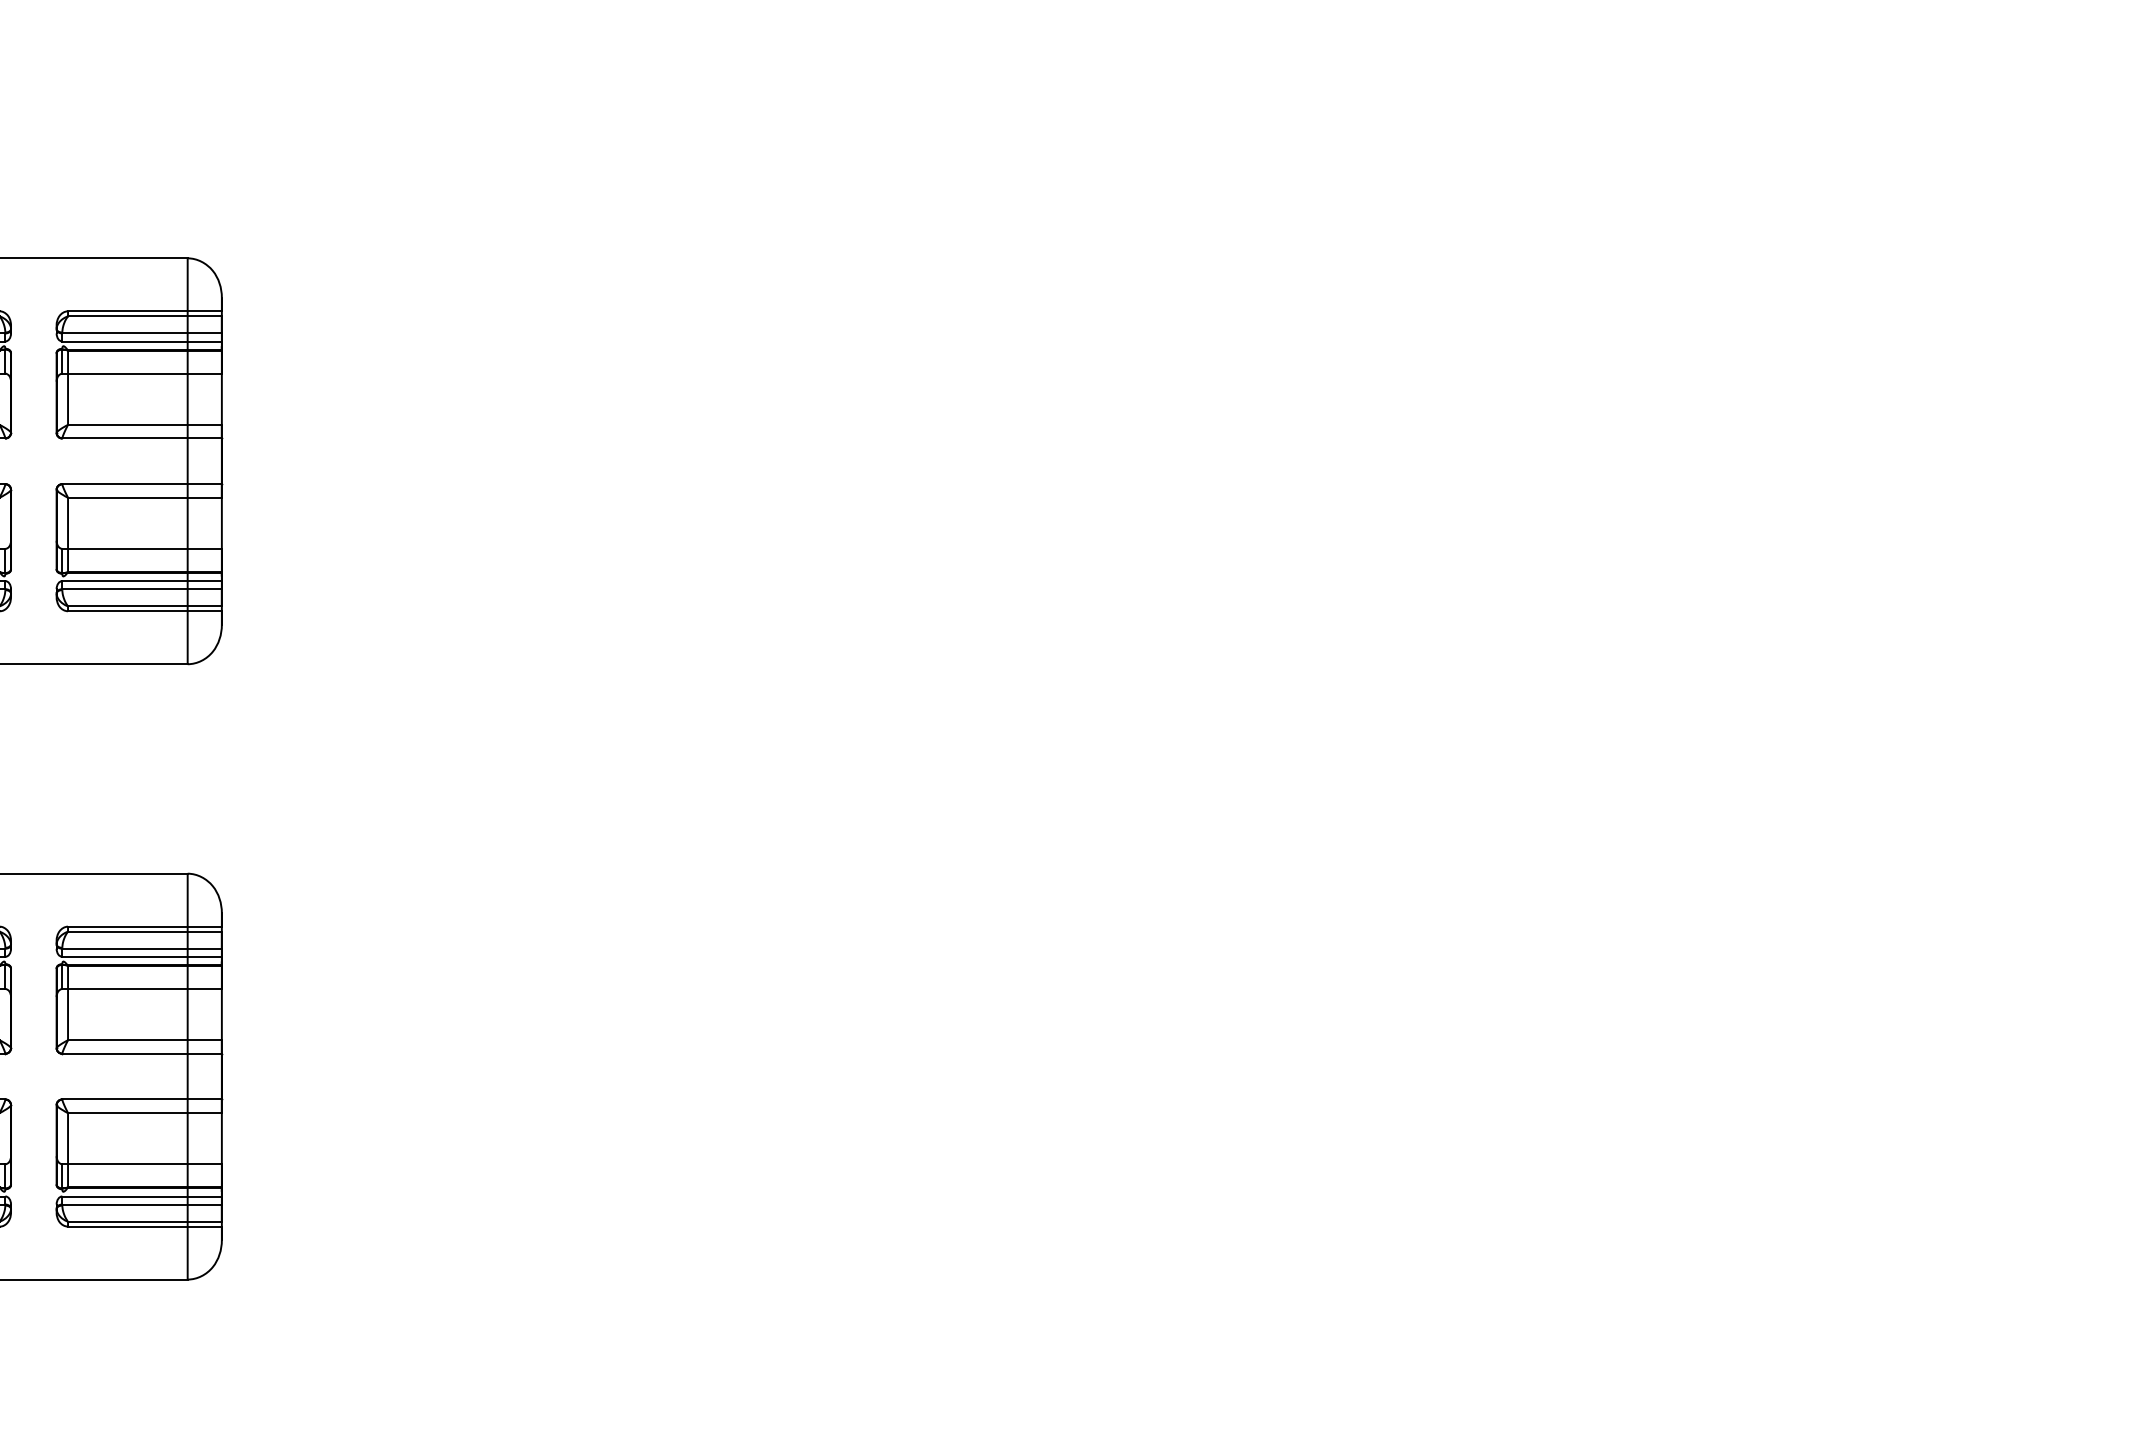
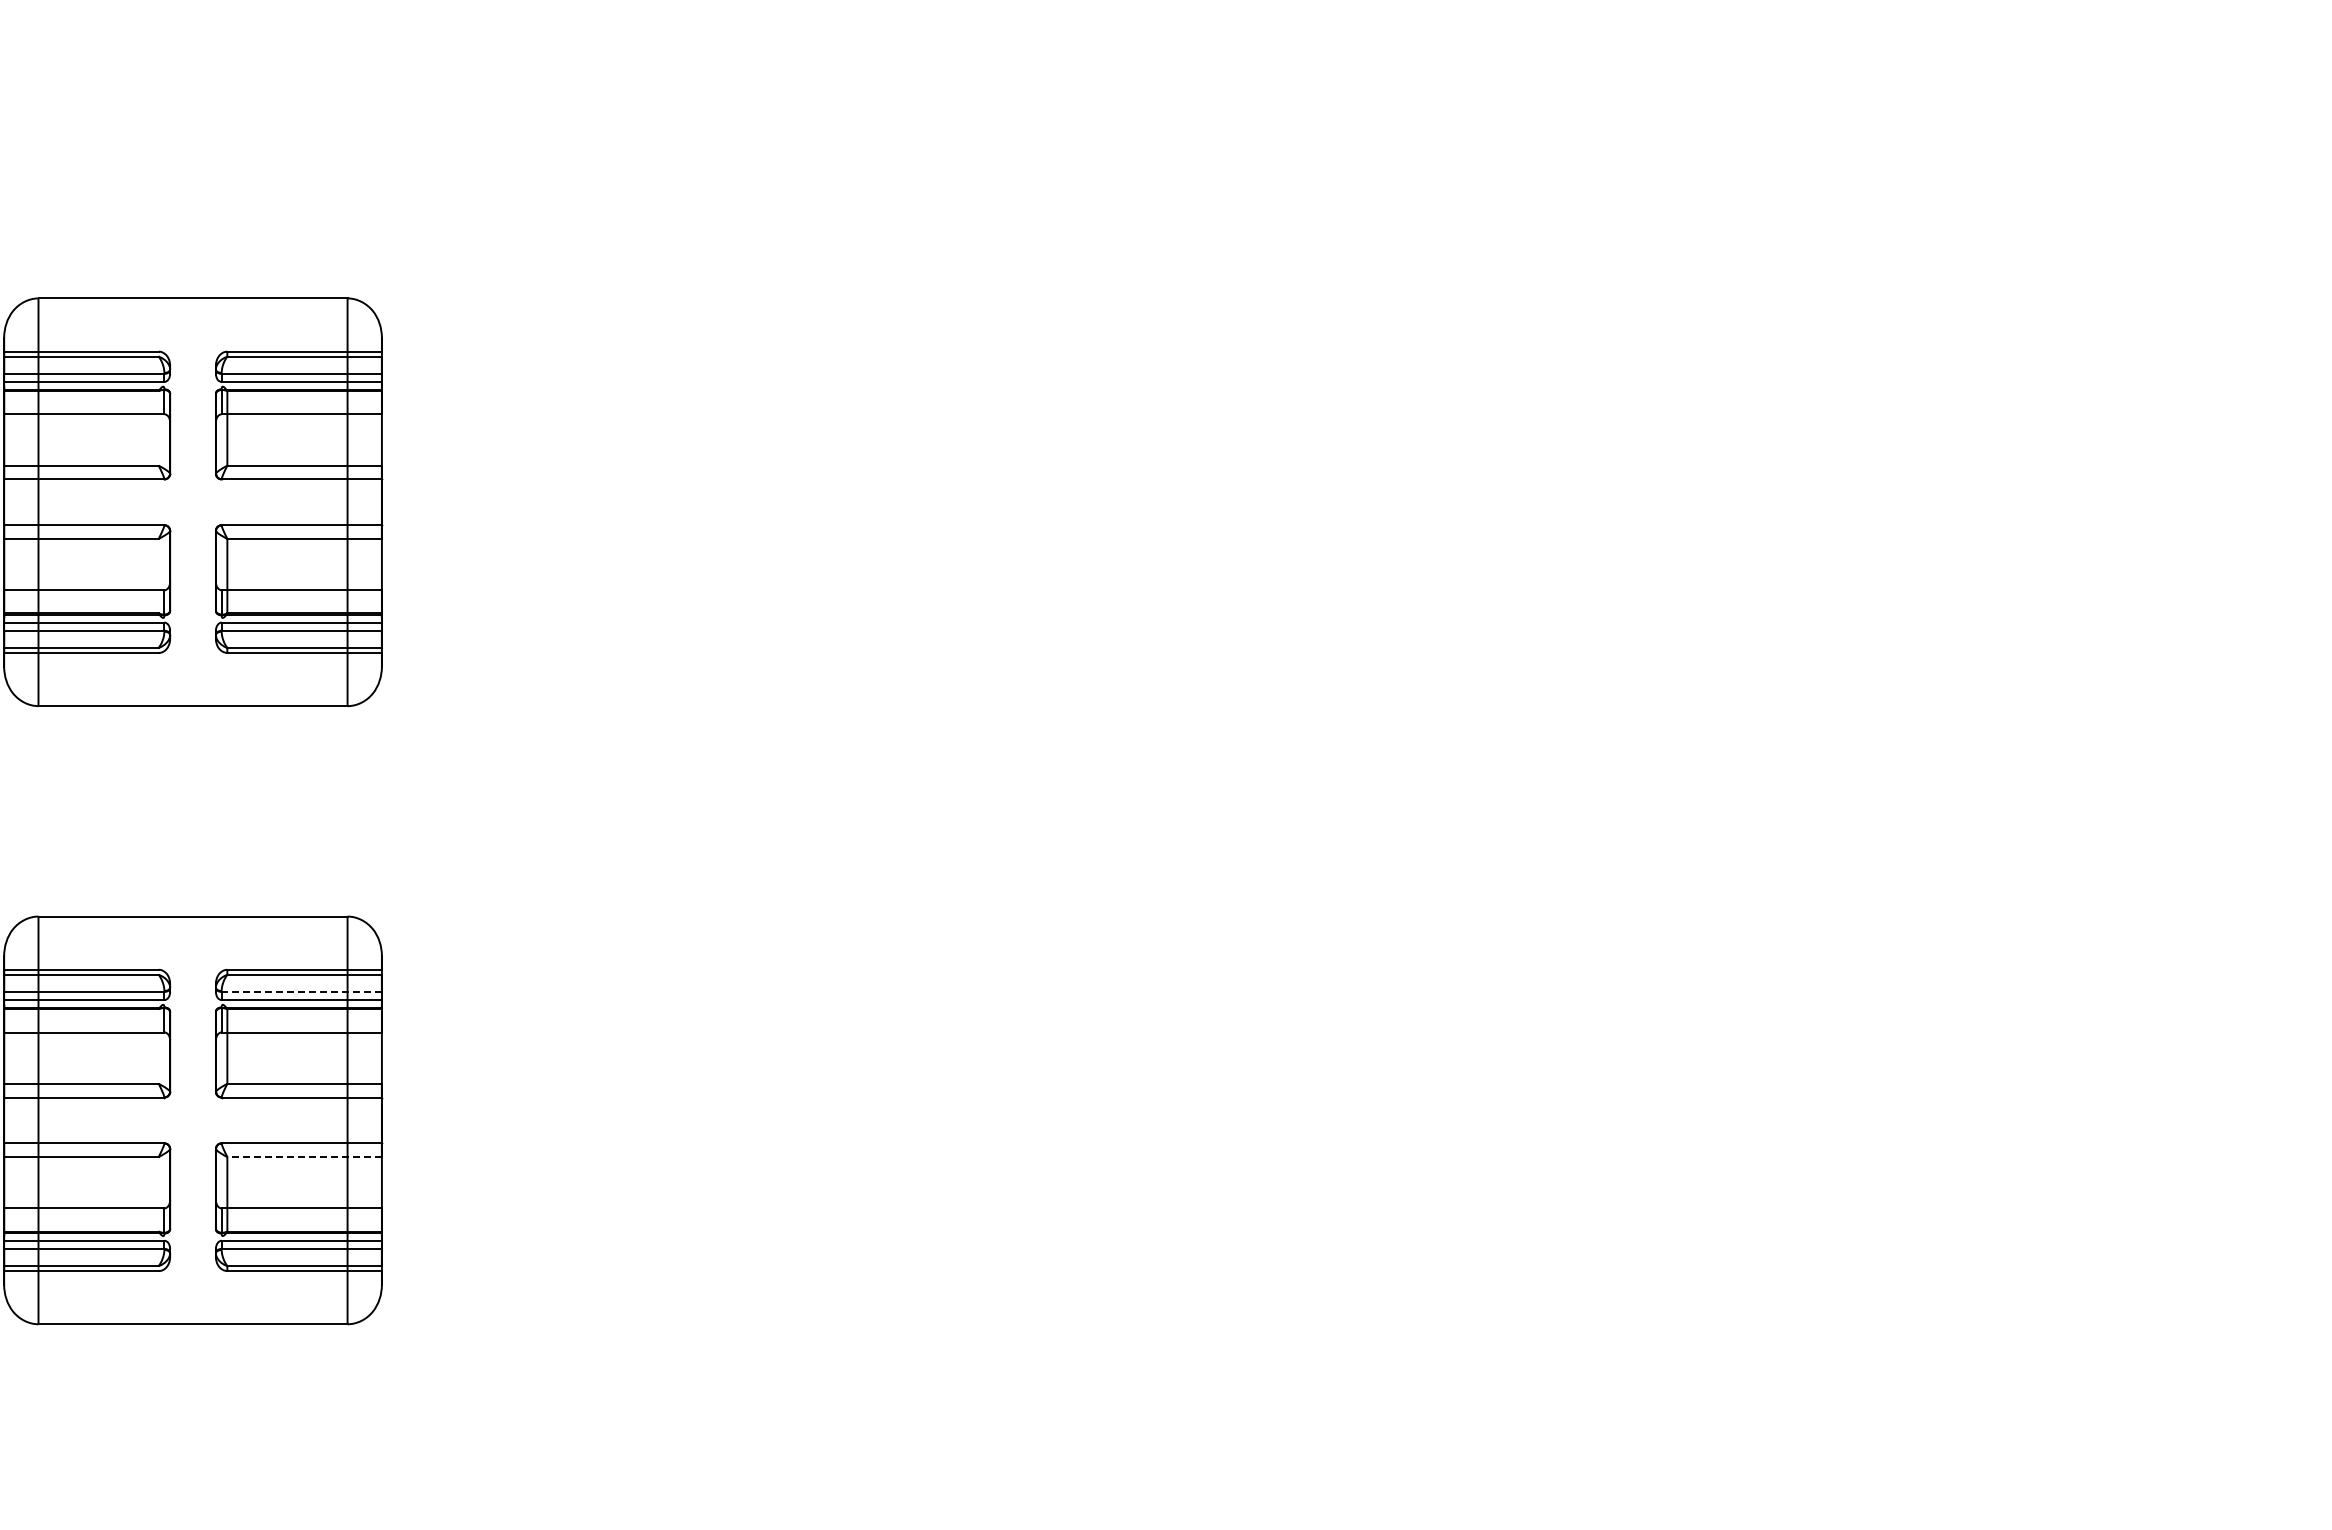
line: (141, 948) -> (301, 991), solid -> dashed
line: (144, 1113) -> (304, 1157), solid -> dashed

